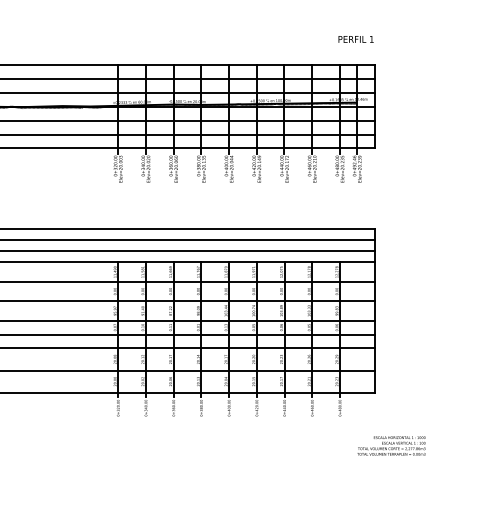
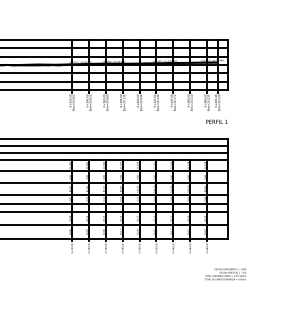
text: (355, 38) -> (216, 121), moved
text: (391, 446) -> (225, 274), moved

